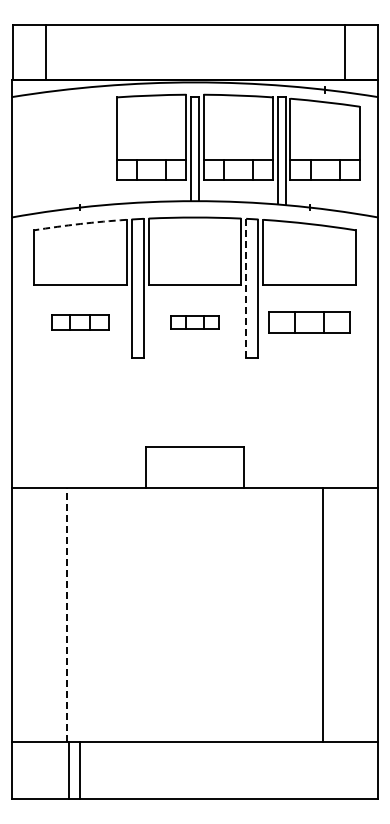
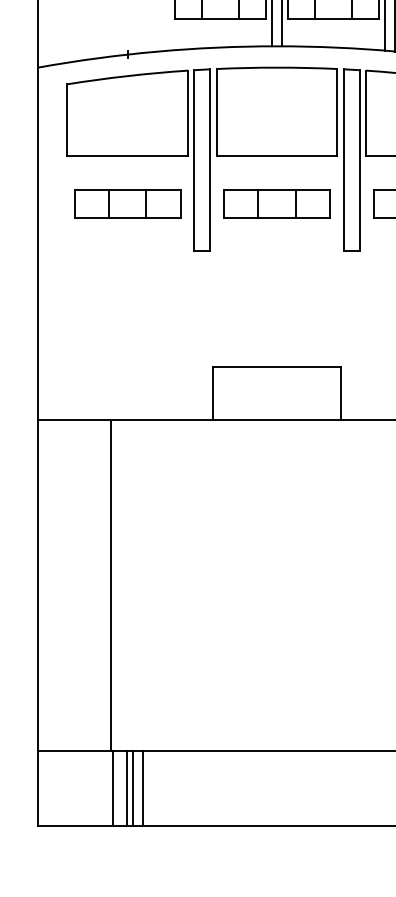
arc: (80, 224) -> (127, 76), dashed -> solid
line: (246, 288) -> (344, 160), dashed -> solid
part: (80, 322) -> (127, 204), size x1.43
part: (194, 322) -> (276, 204), size x1.67
line: (67, 615) -> (110, 586), dashed -> solid
line: (84, 770) -> (133, 788), added
line: (92, 770) -> (143, 788), added

